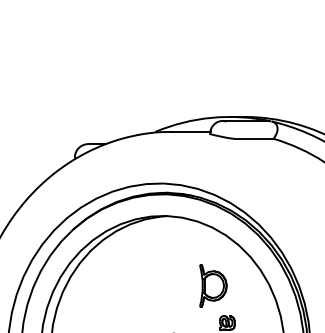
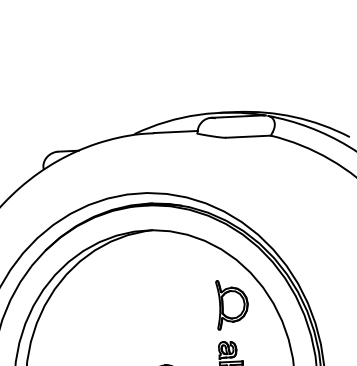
part: (213, 285) -> (232, 304), moved

